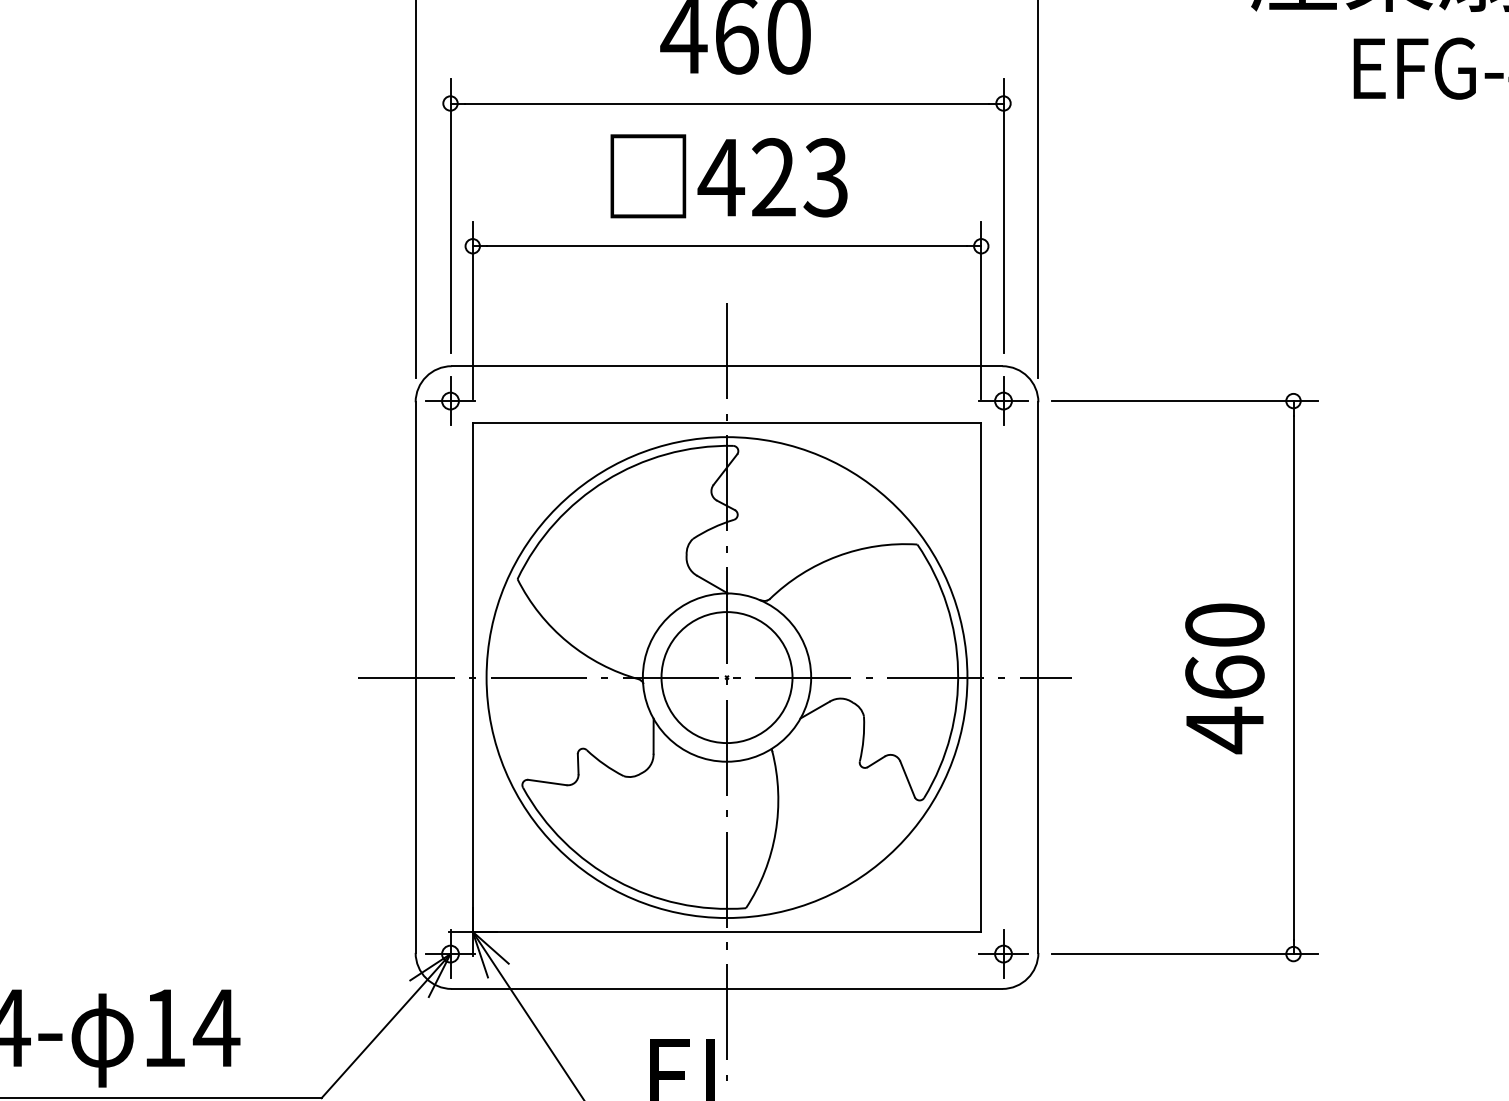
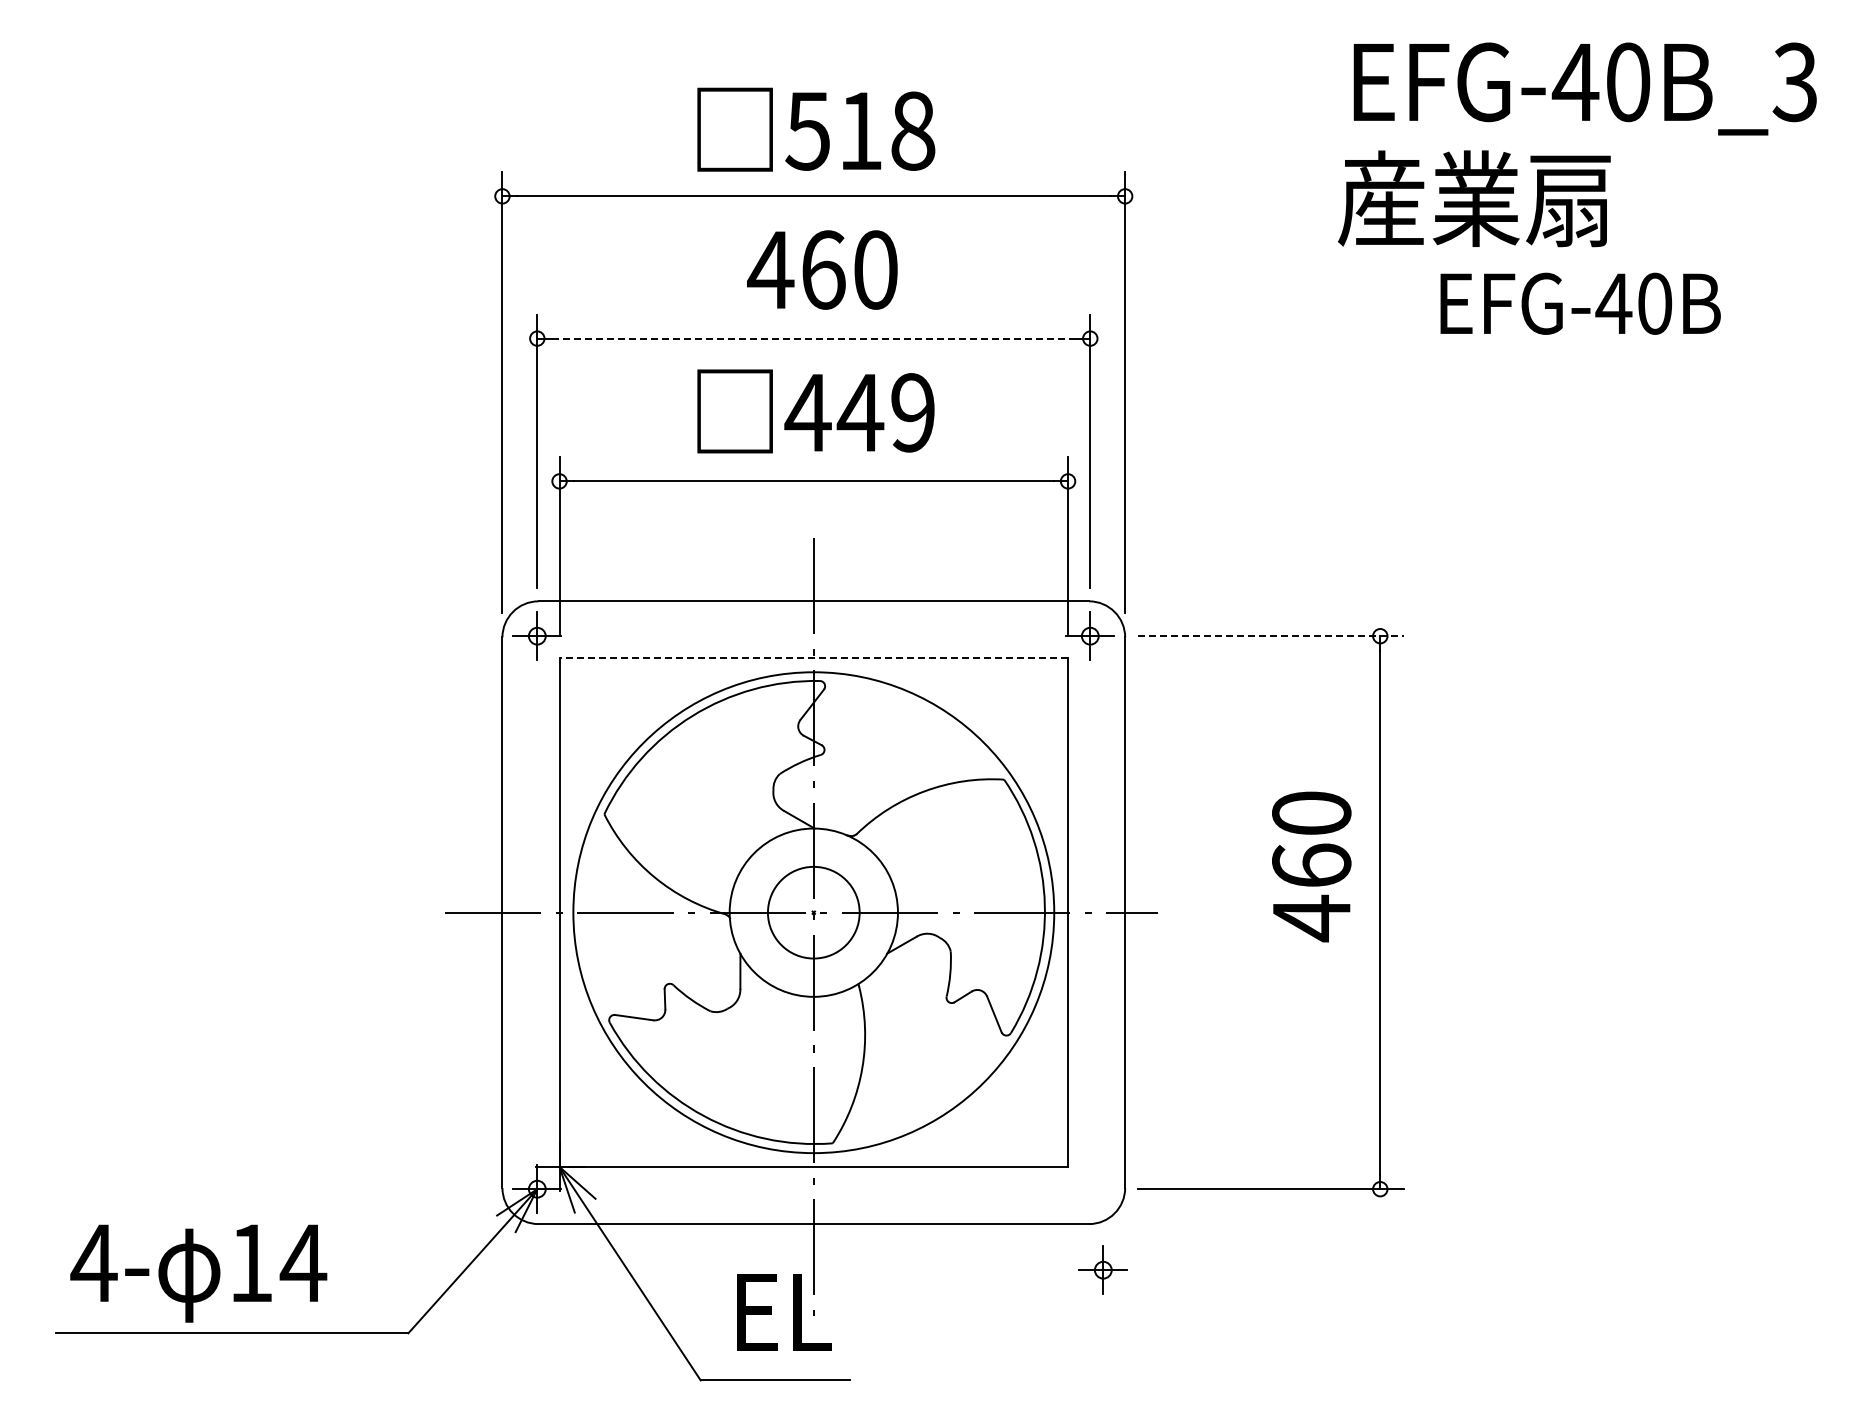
line: (727, 103) -> (814, 338), solid -> dashed
text: (798, 177) -> (885, 412), 423 -> 449
line: (1184, 401) -> (1271, 636), solid -> dashed
line: (726, 423) -> (813, 658), solid -> dashed
circle: (726, 677) -> (813, 912), size x0.7
text: (1224, 678) -> (1311, 866), moved
part: (1002, 953) -> (1102, 1269), moved

